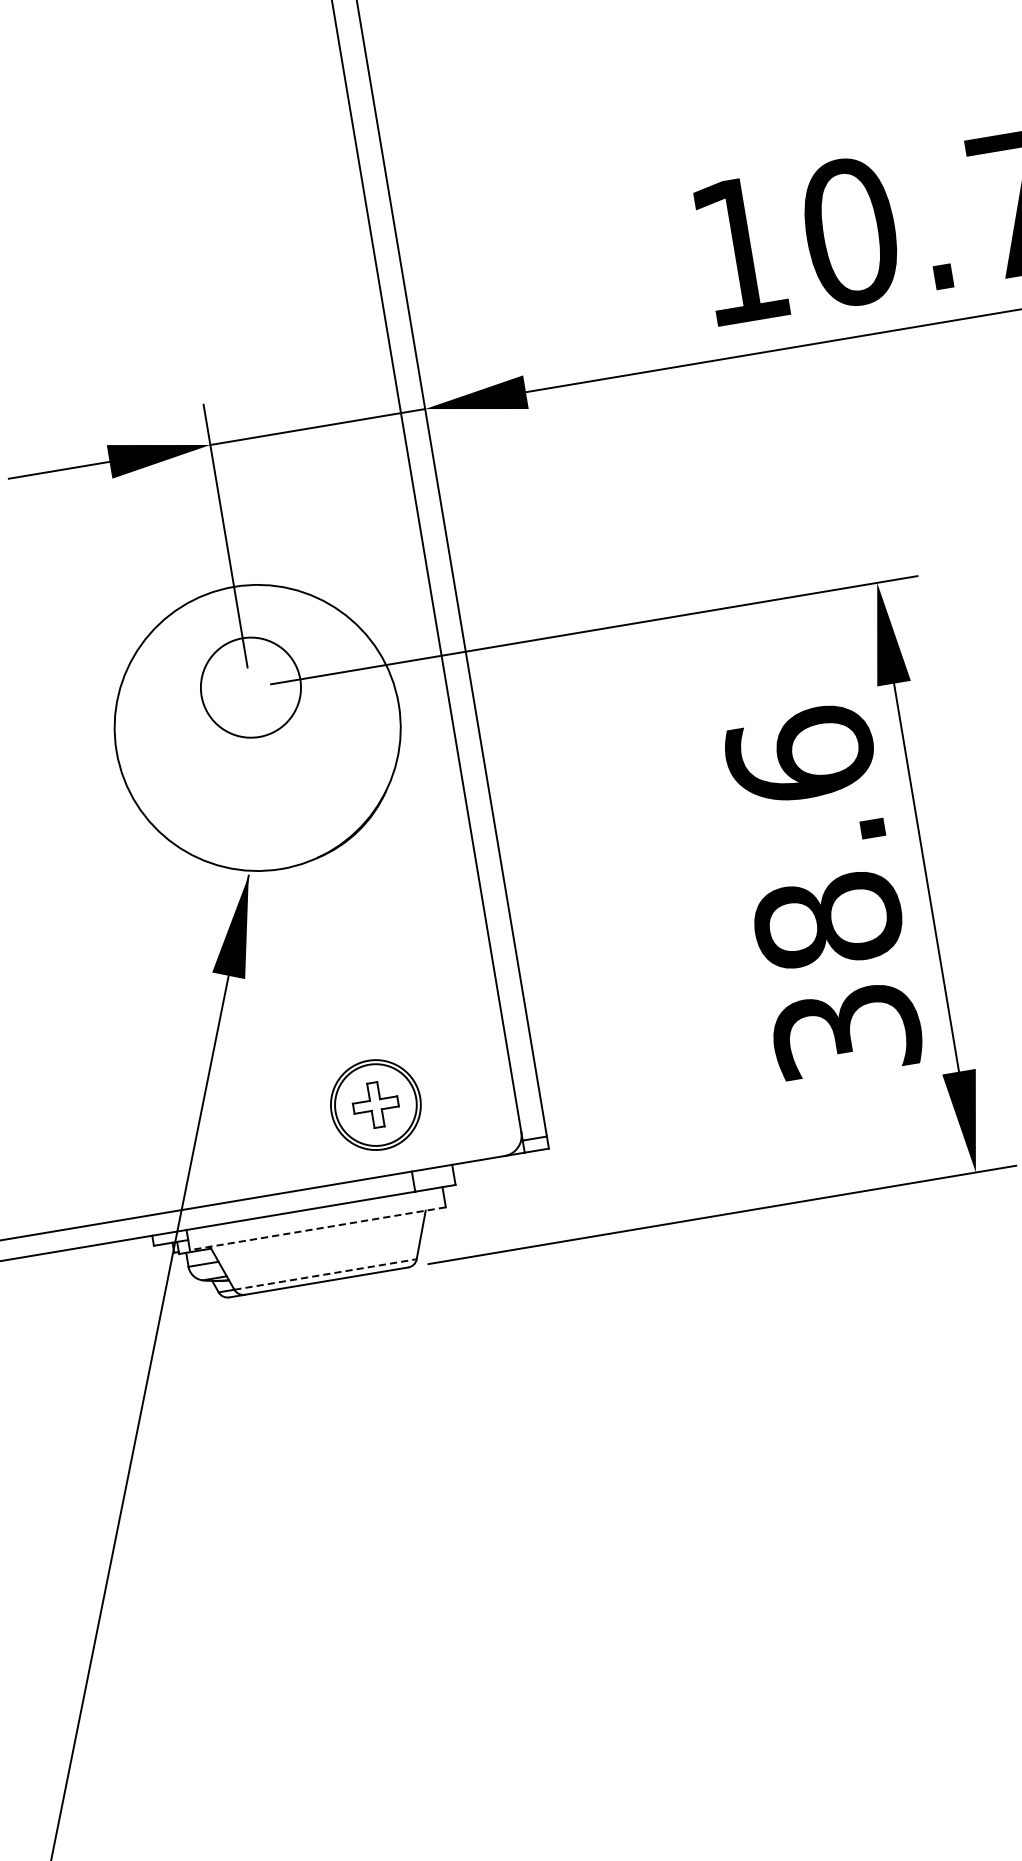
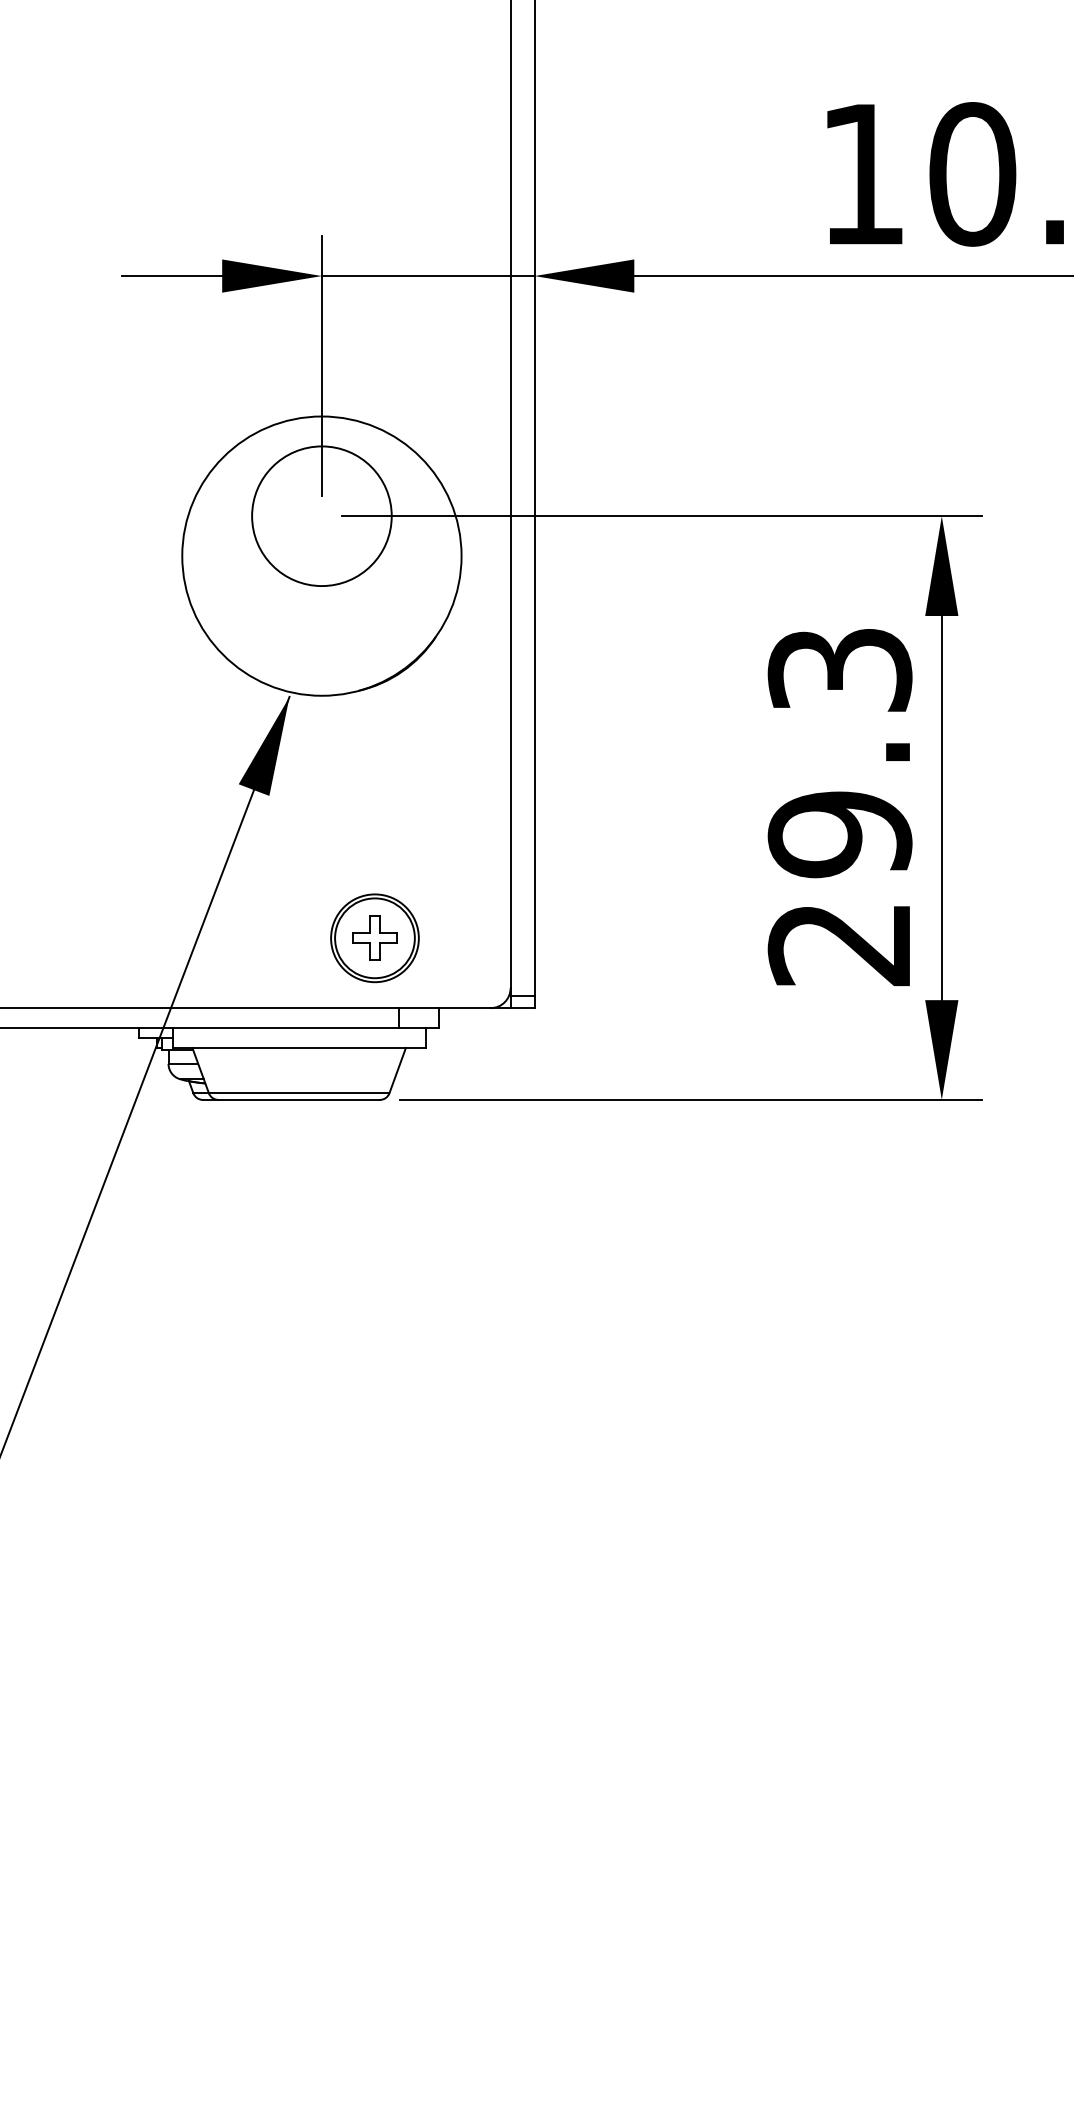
circle: (250, 687) -> (321, 516), size x1.43
text: (822, 893) -> (839, 806), 38.6 -> 29.3
line: (318, 1229) -> (299, 1048), dashed -> solid
line: (325, 1274) -> (299, 1093), dashed -> solid

